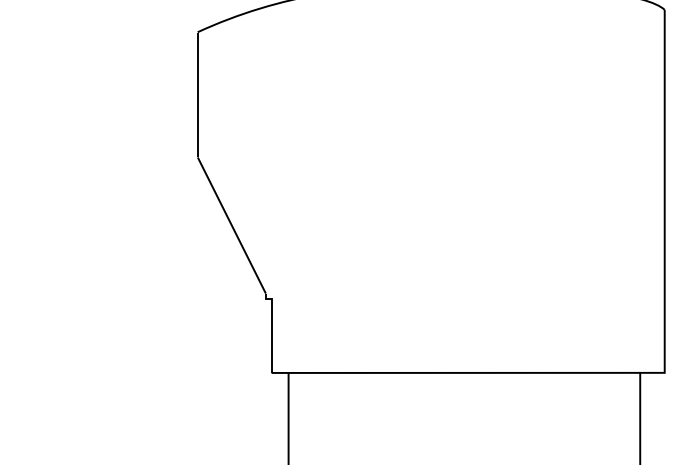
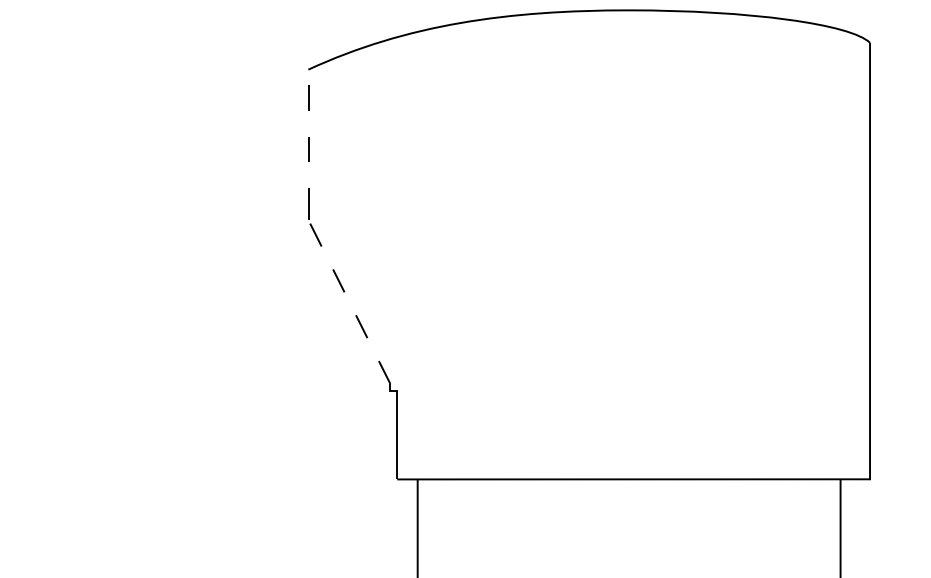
line: (197, 91) -> (308, 141), solid -> dashed
line: (231, 225) -> (349, 302), solid -> dashed

